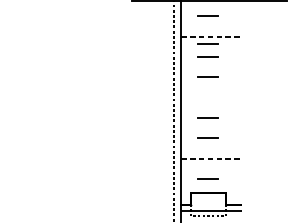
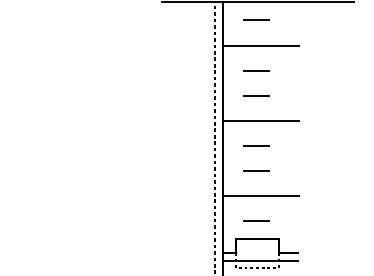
line: (211, 36) -> (261, 45), dashed -> solid
line: (207, 43) -> (256, 53), removed
line: (210, 97) -> (260, 120), added
line: (211, 158) -> (261, 196), dashed -> solid

